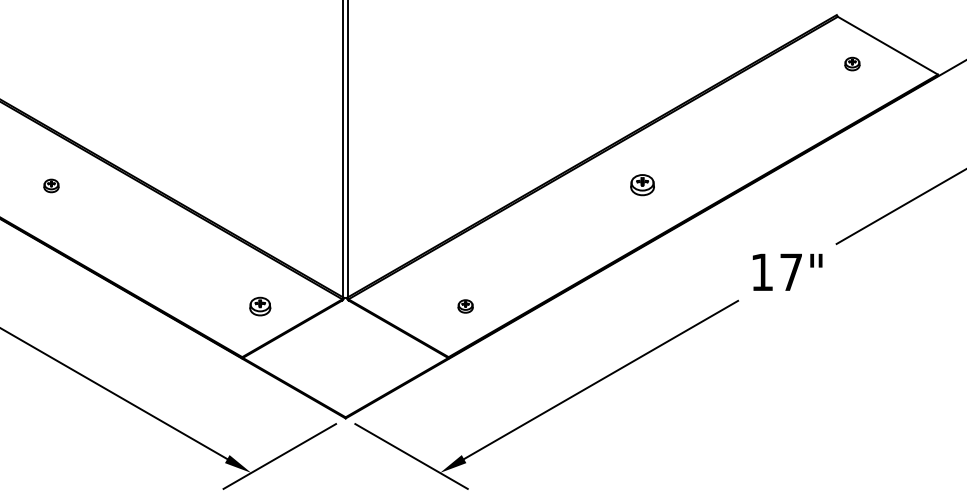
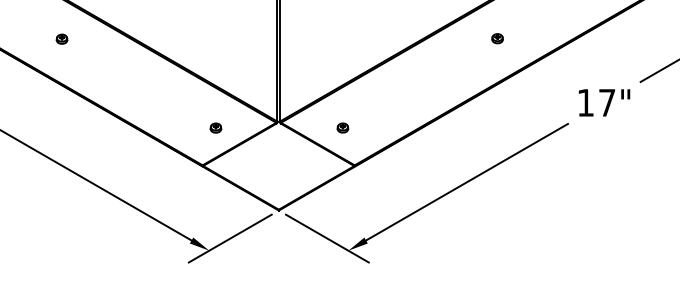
part: (642, 185) -> (497, 38), size x0.62
part: (260, 306) -> (216, 128), size x0.71
part: (465, 306) -> (342, 128), moved

